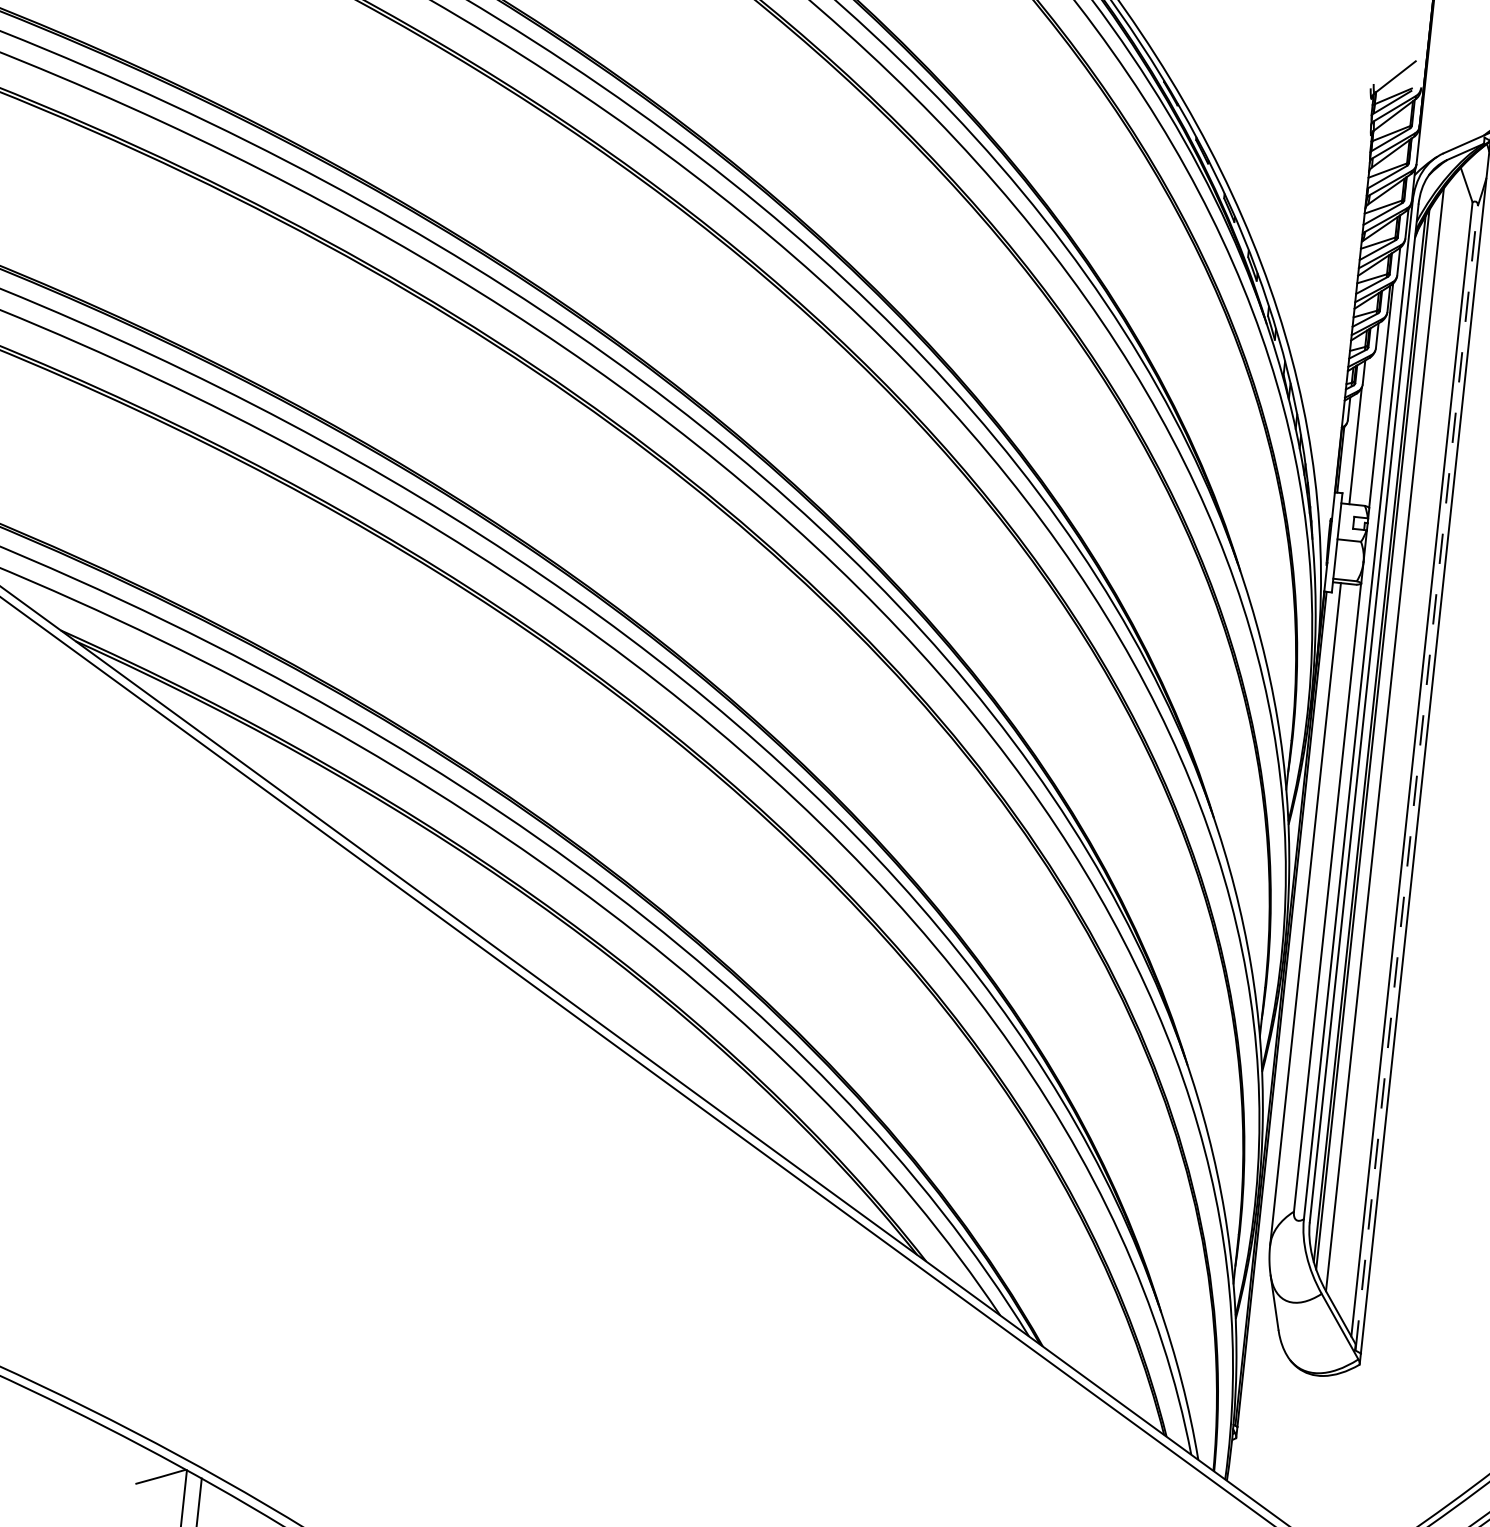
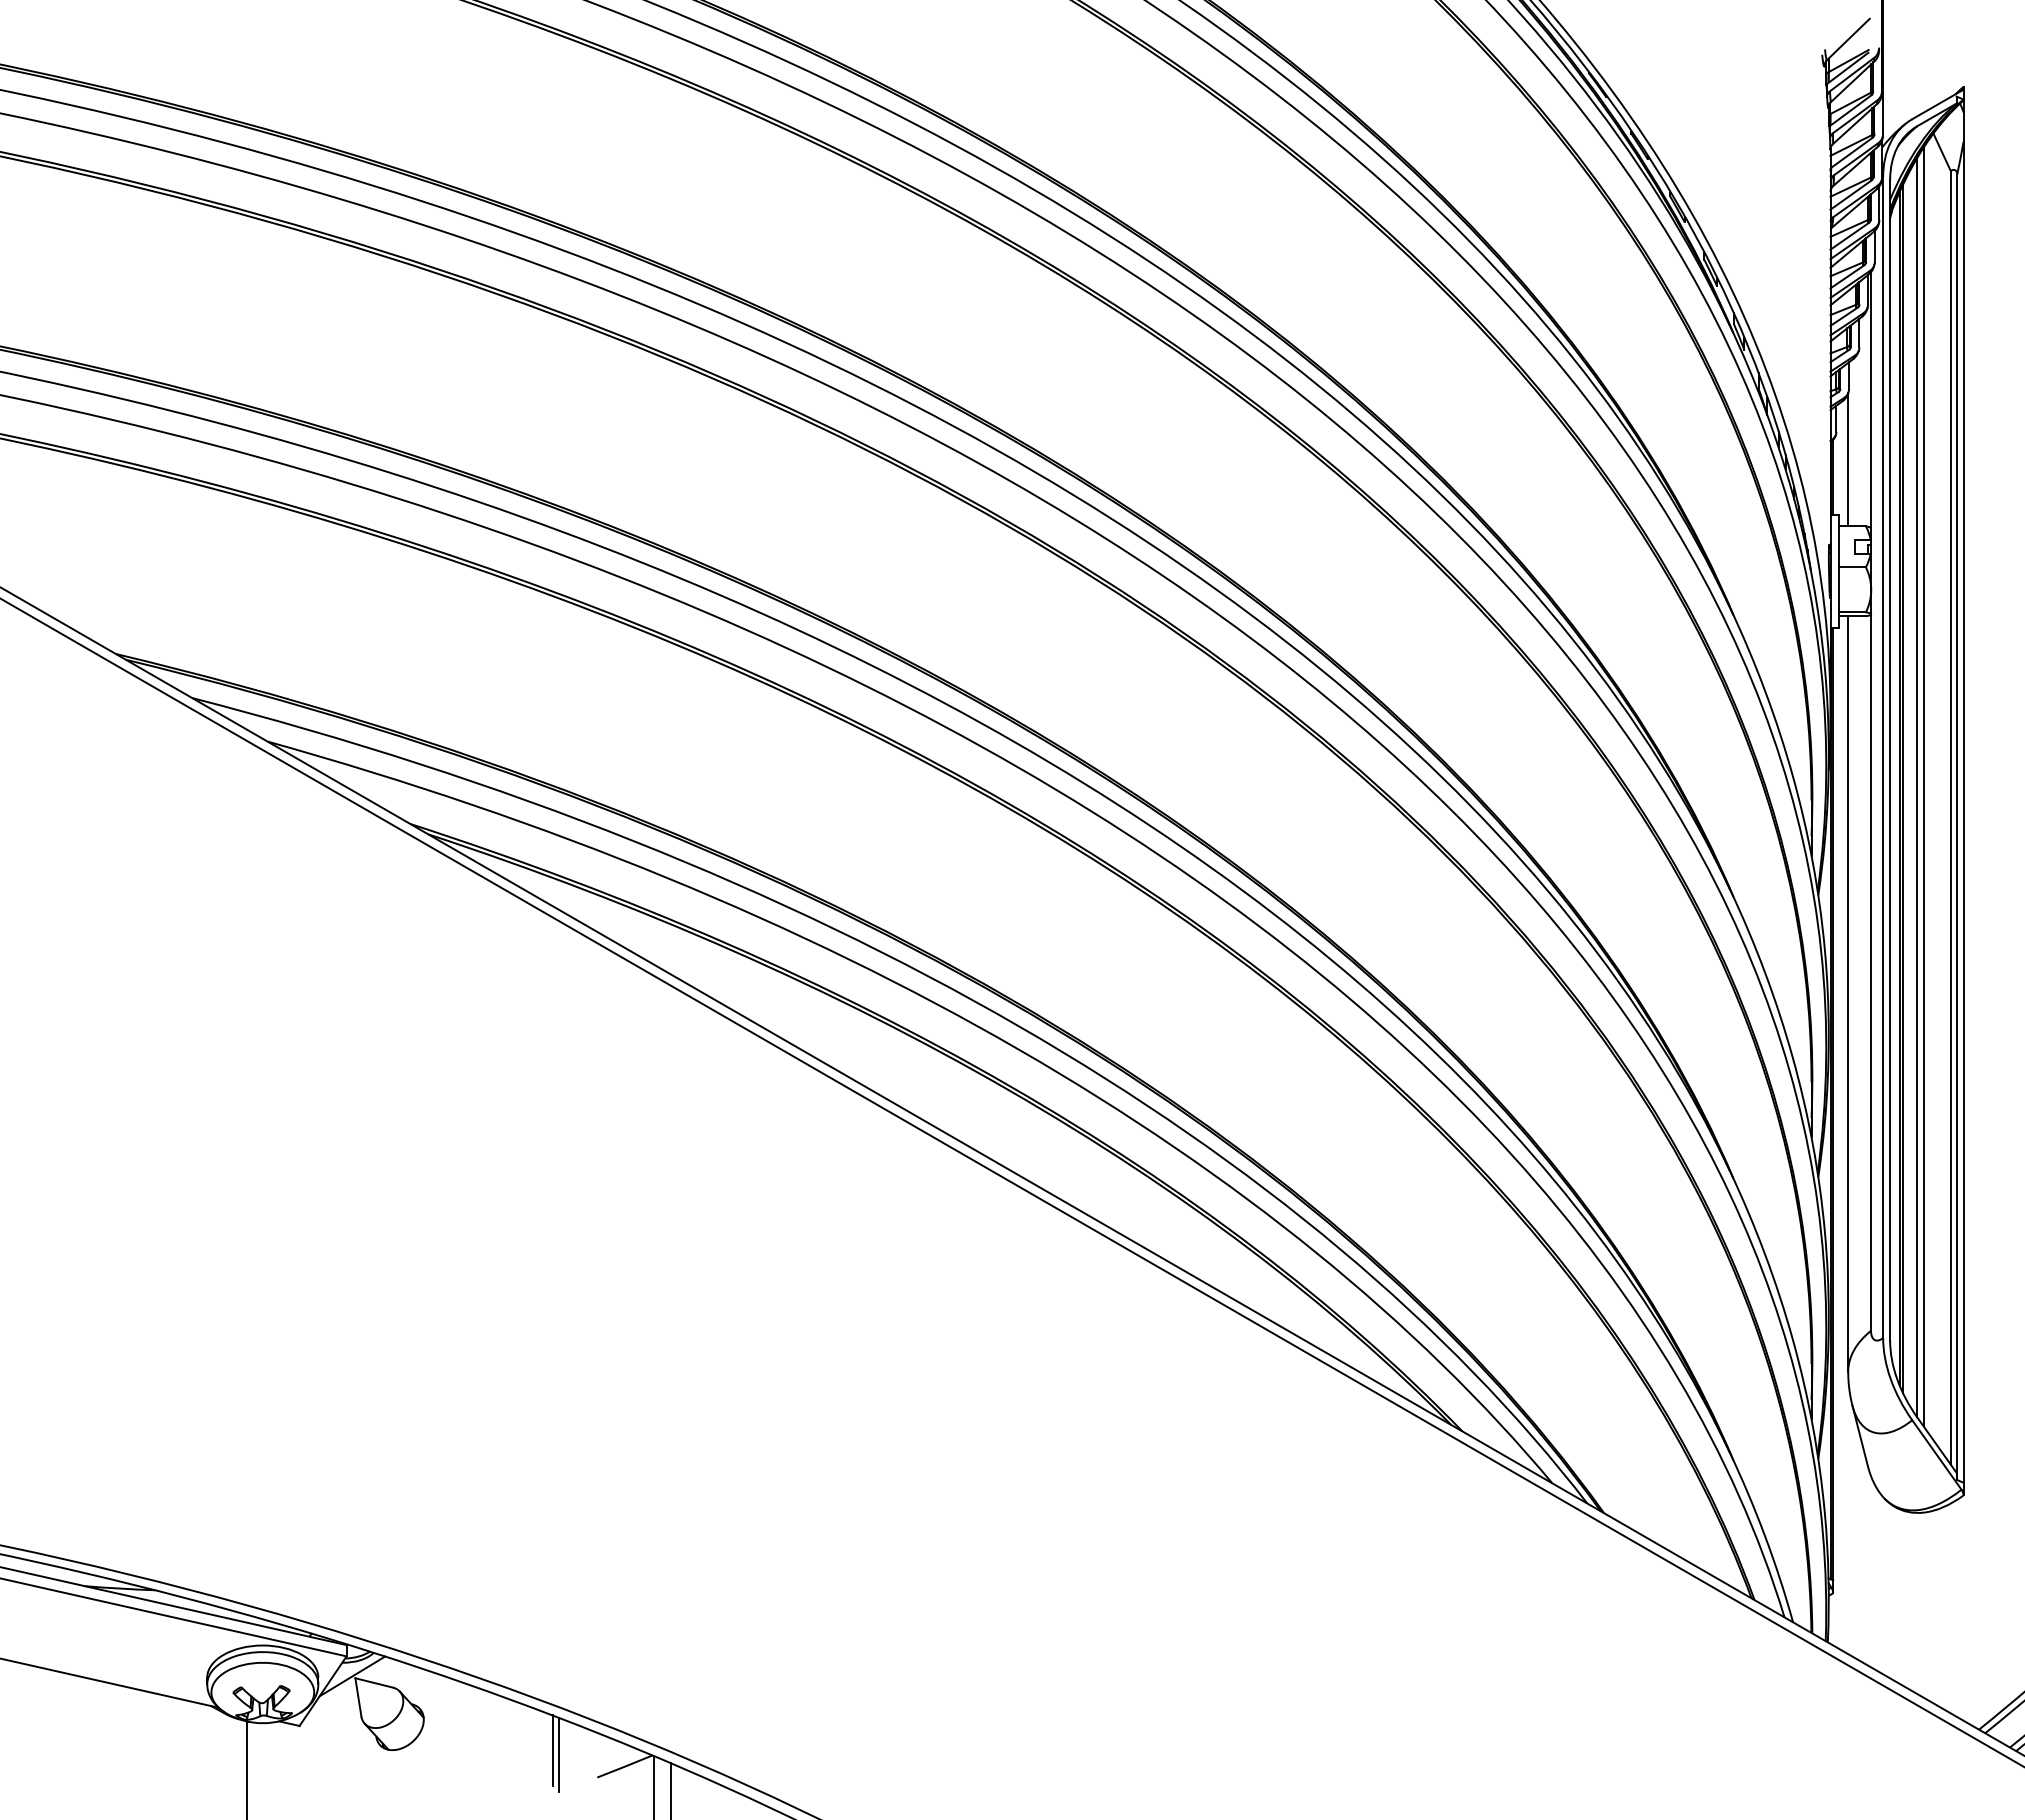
line: (1390, 739) -> (1923, 786), added
line: (1416, 778) -> (1957, 827), dashed -> solid
line: (98, 1456) -> (552, 1750), added
line: (104, 1460) -> (559, 1754), added

